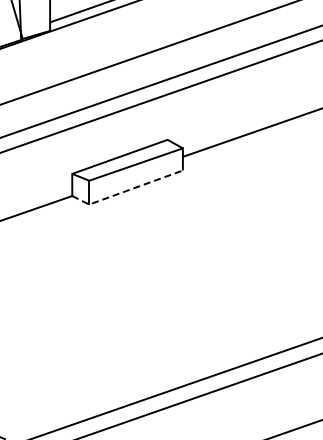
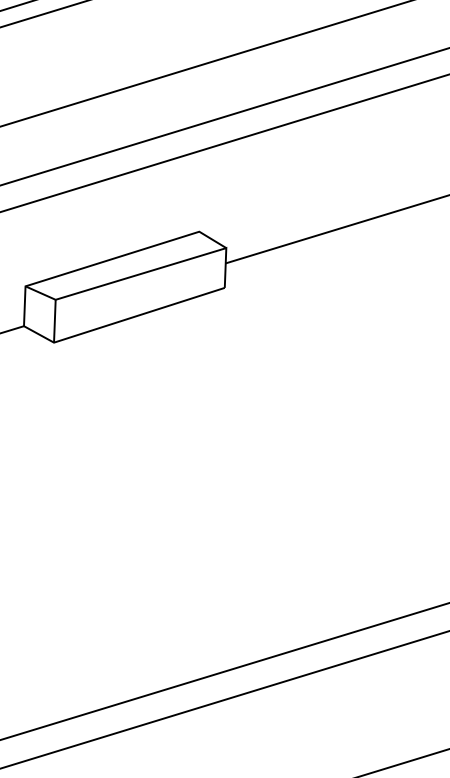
line: (126, 190) -> (121, 319), dashed -> solid

